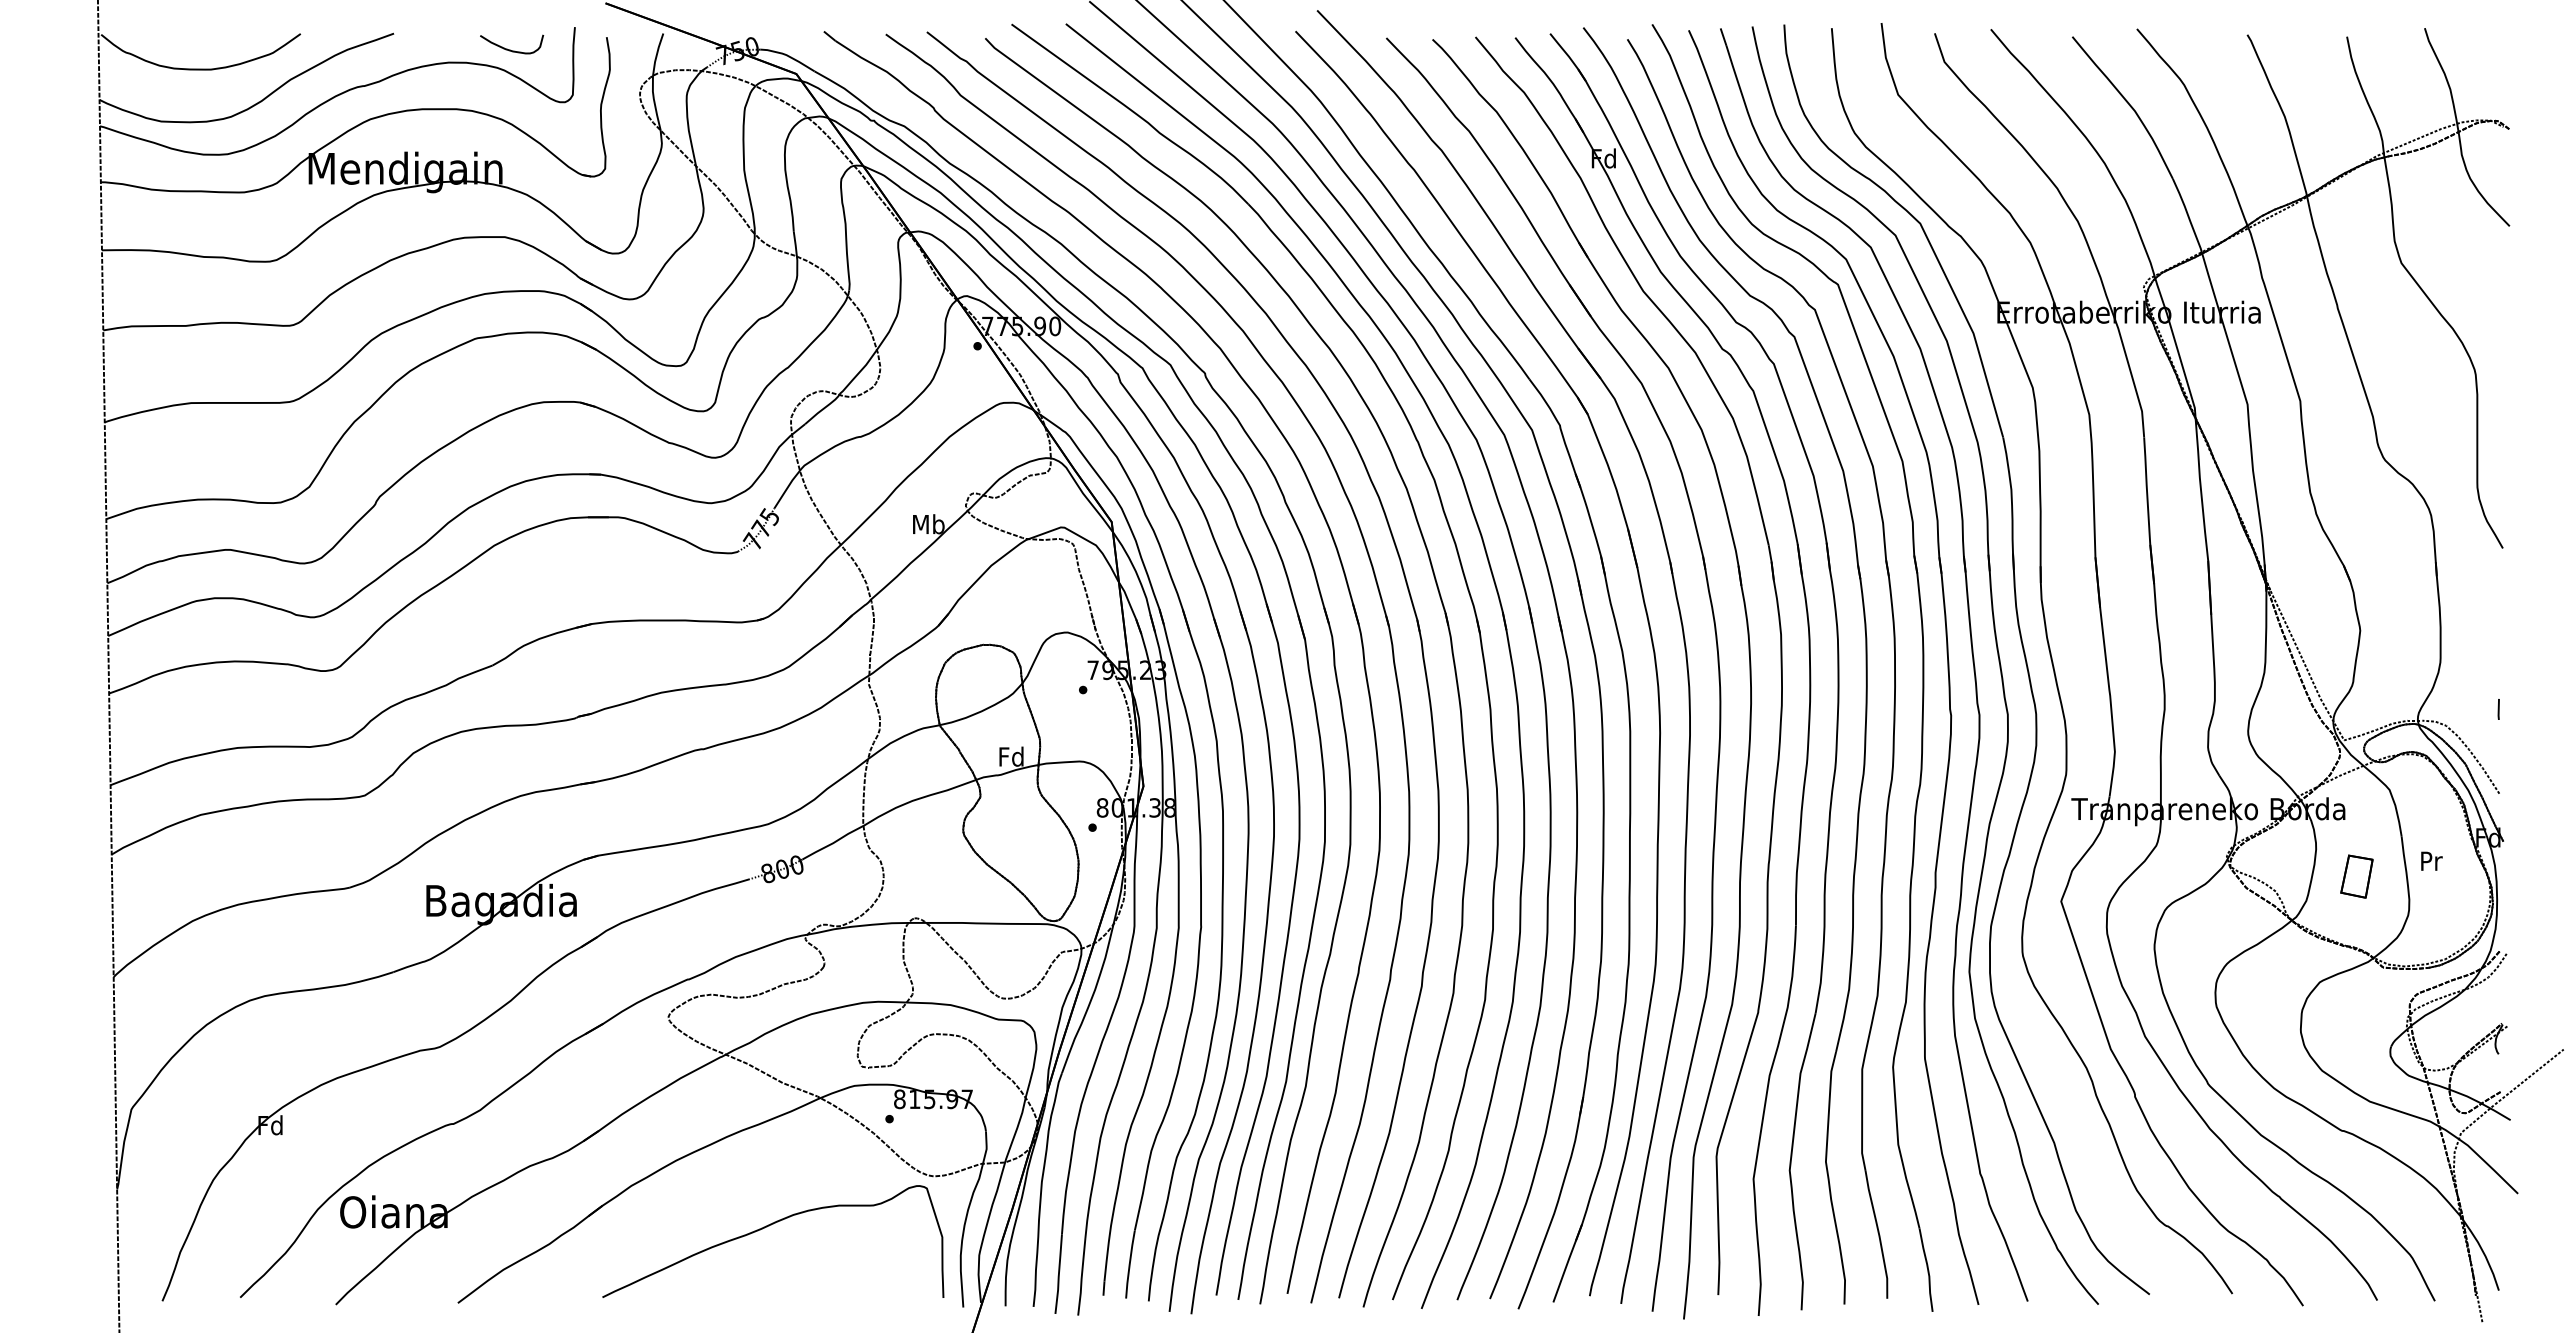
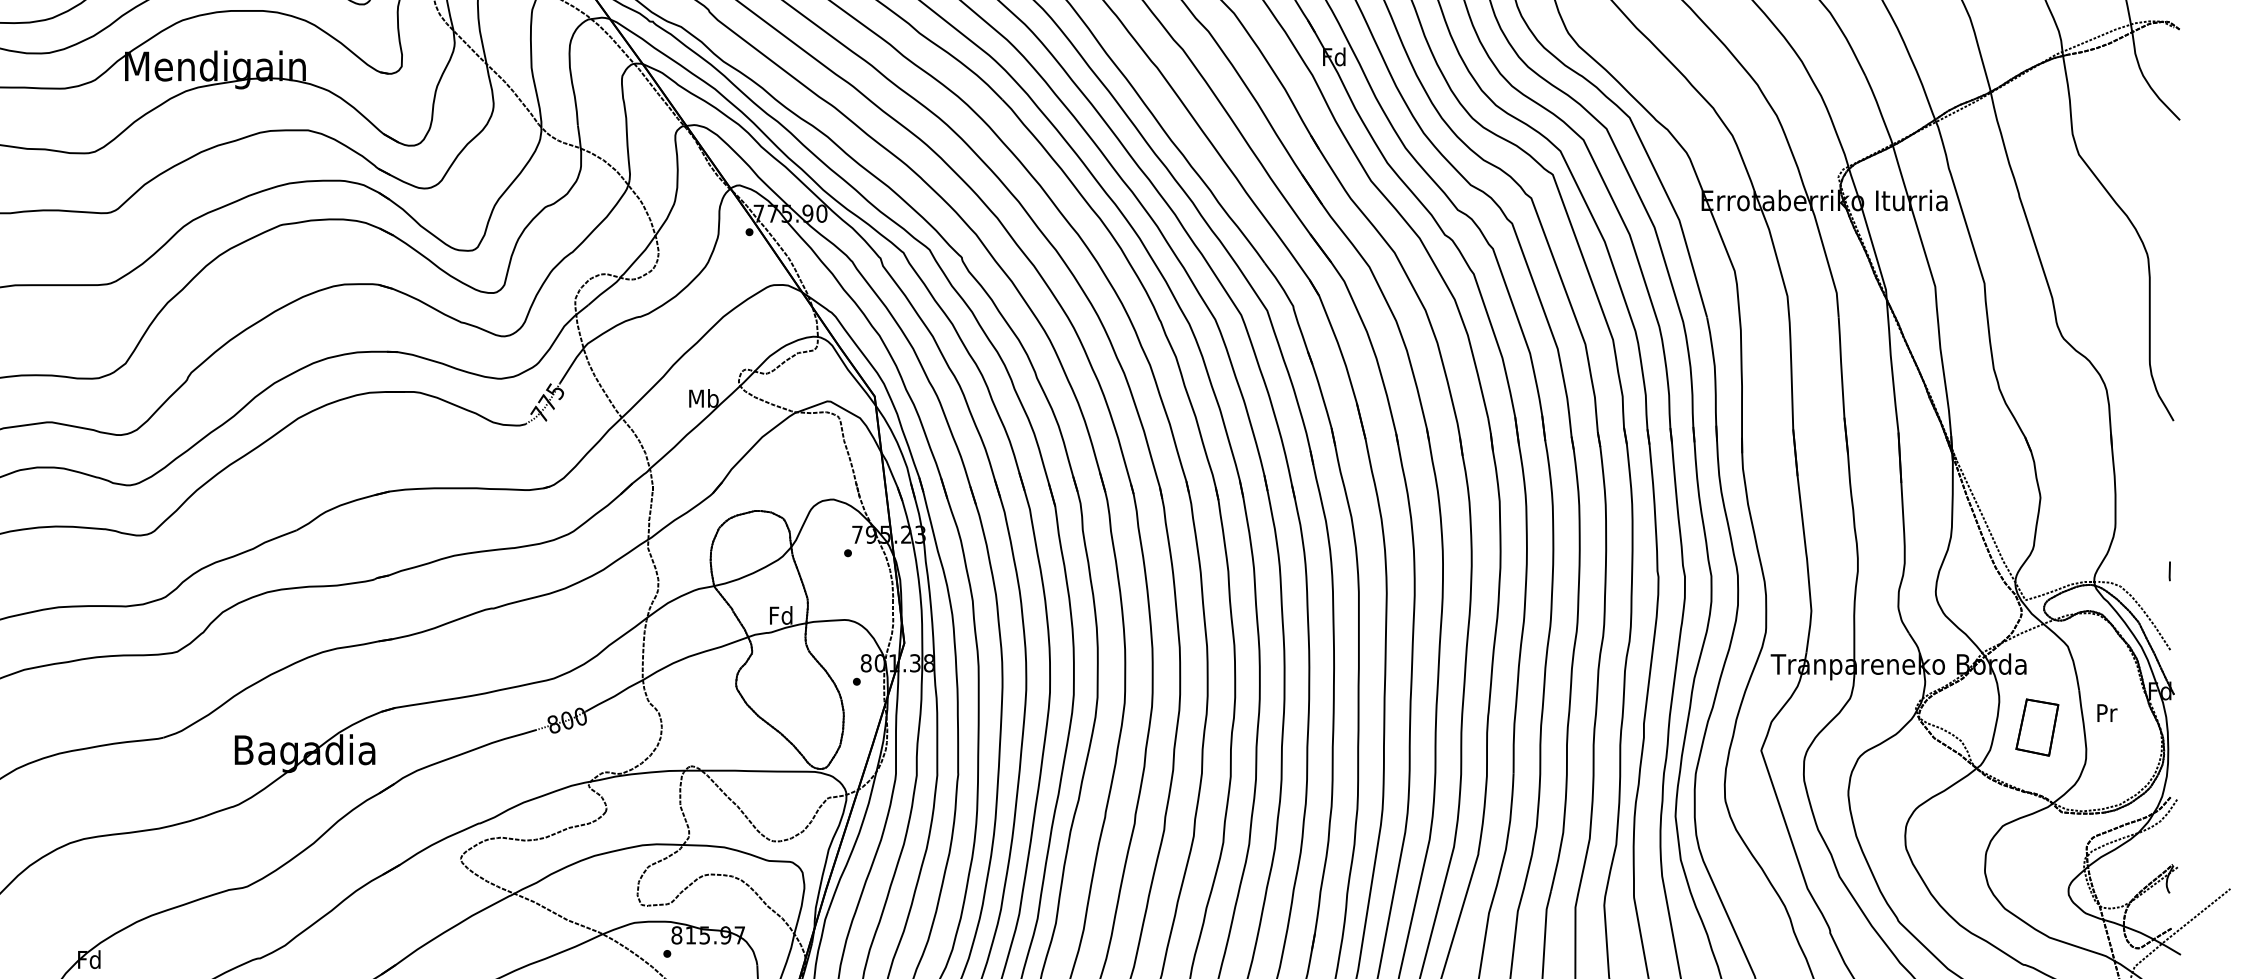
part: (2356, 876) -> (2036, 727), size x1.43

